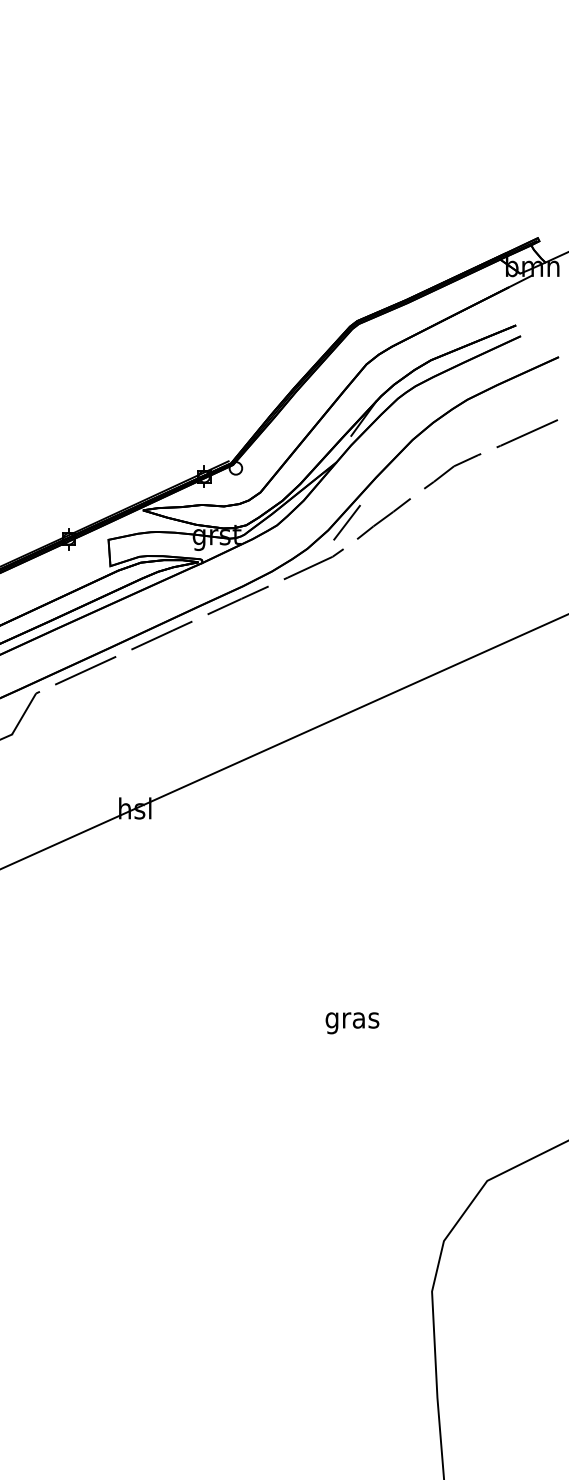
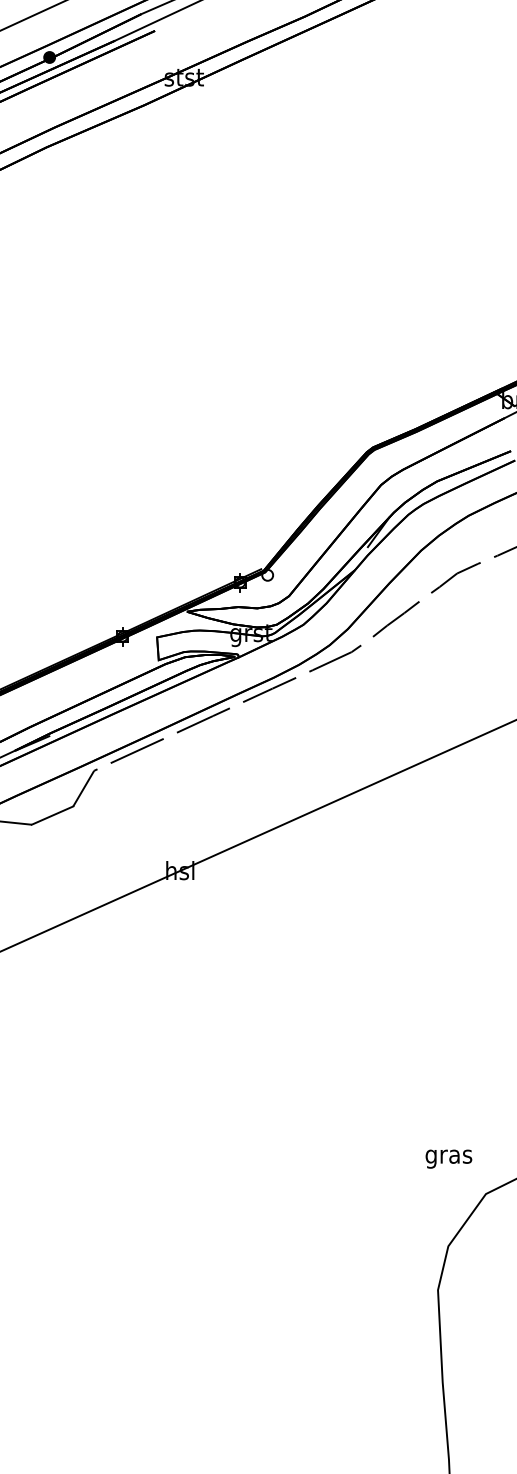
line: (347, 522) -> (364, 622), removed
text: (351, 1022) -> (448, 1158), moved

